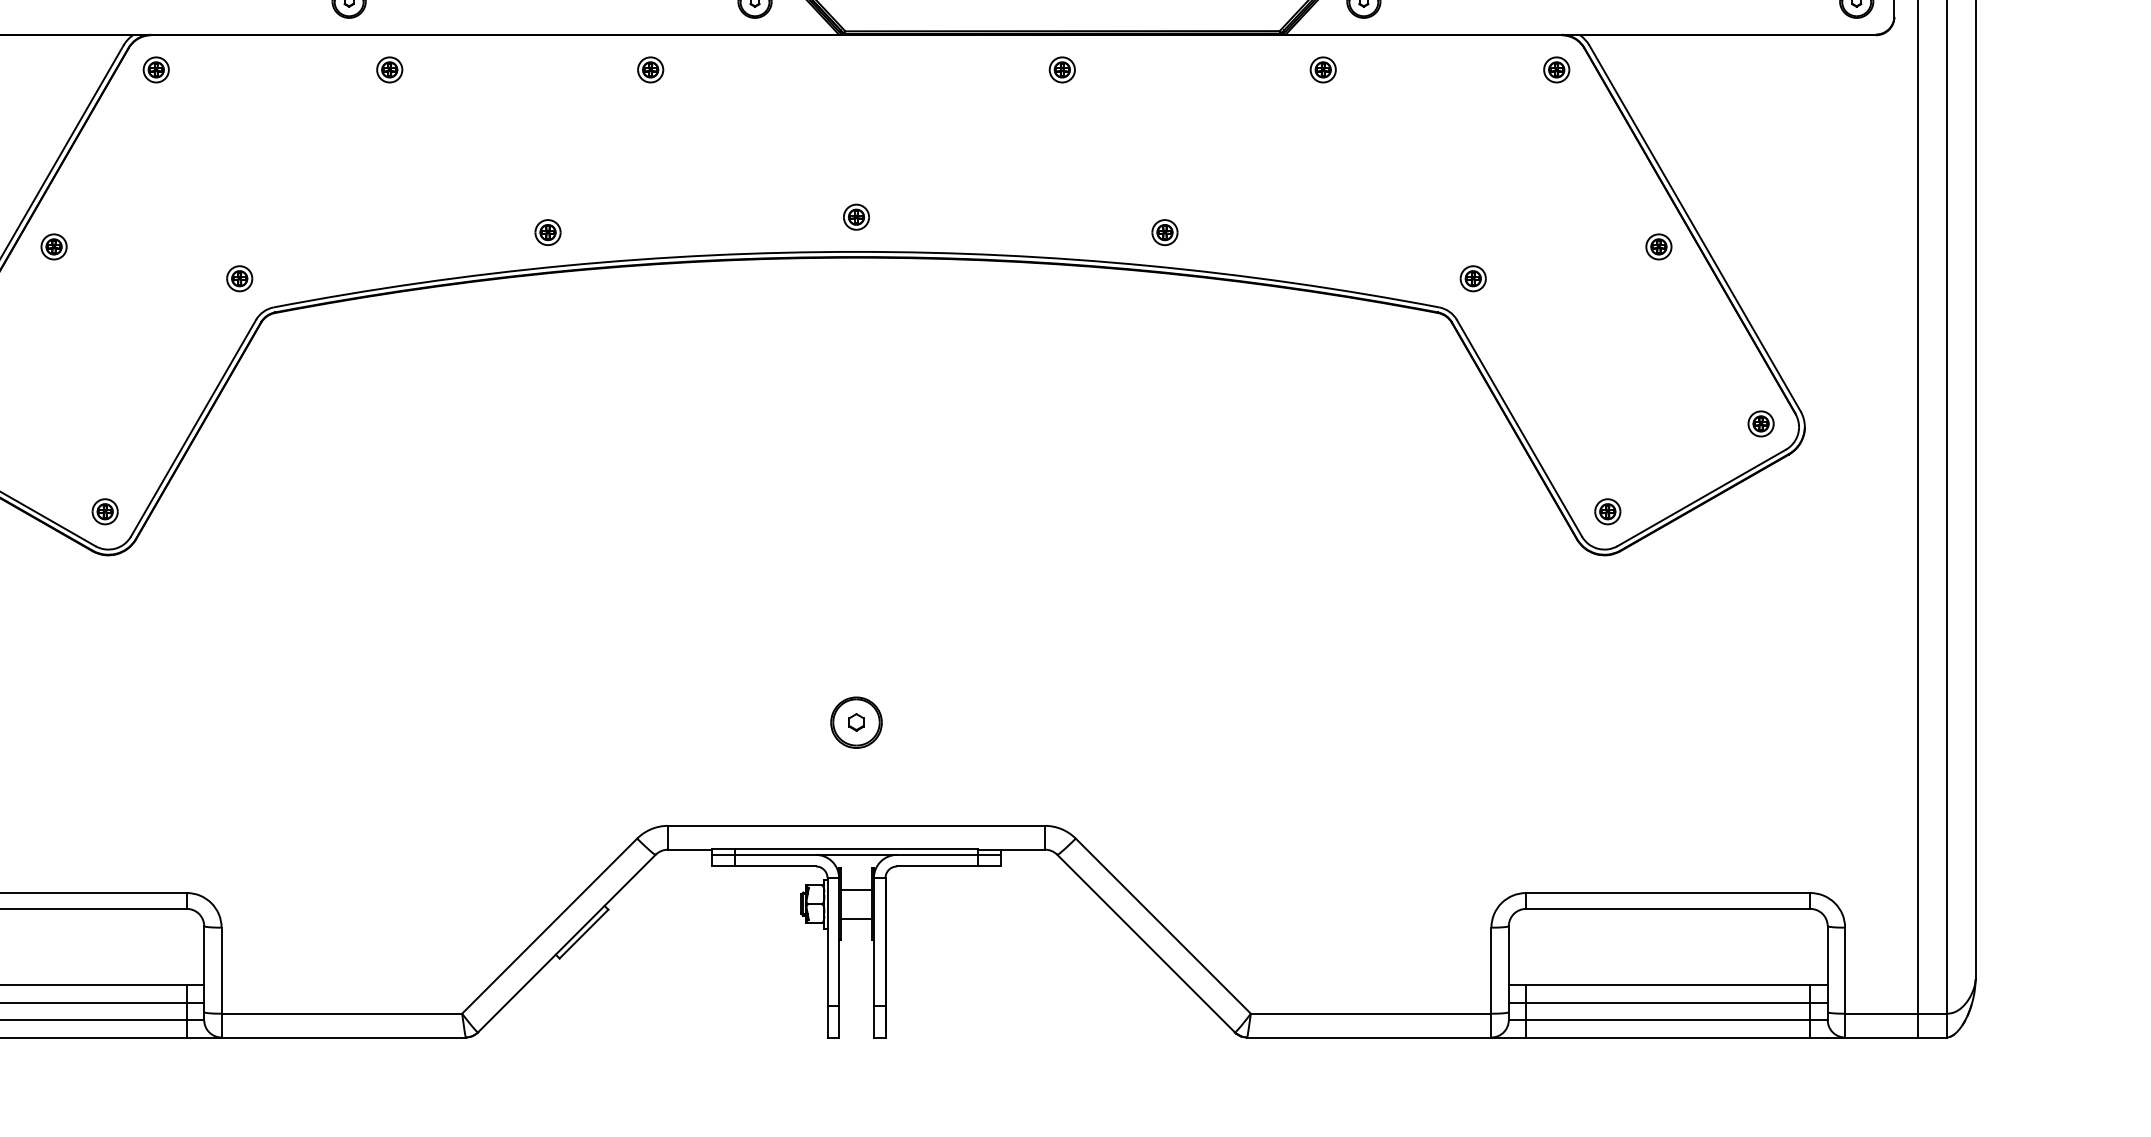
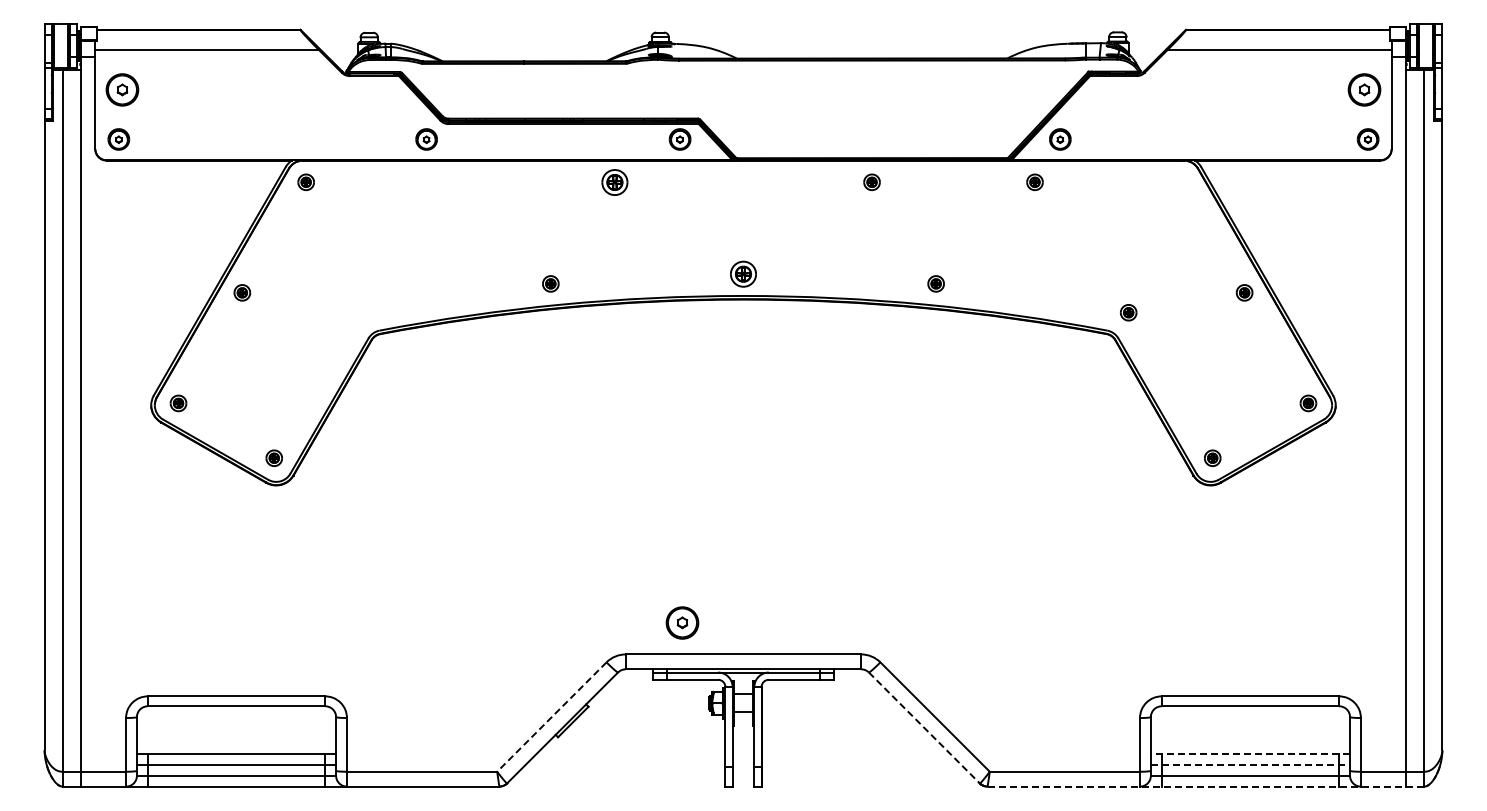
part: (388, 68) -> (451, 181), removed
part: (649, 68) -> (614, 181), size x1.6
part: (1556, 68) -> (1180, 181), removed
part: (856, 217) -> (743, 274), size x1.6
part: (238, 278) -> (357, 312), removed
part: (856, 721) -> (682, 622), moved
line: (549, 926) -> (551, 717), solid -> dashed
line: (1146, 944) -> (924, 728), solid -> dashed
line: (1668, 986) -> (1250, 754), solid -> dashed
line: (1668, 1002) -> (1250, 764), solid -> dashed
line: (1596, 1037) -> (1205, 786), solid -> dashed

